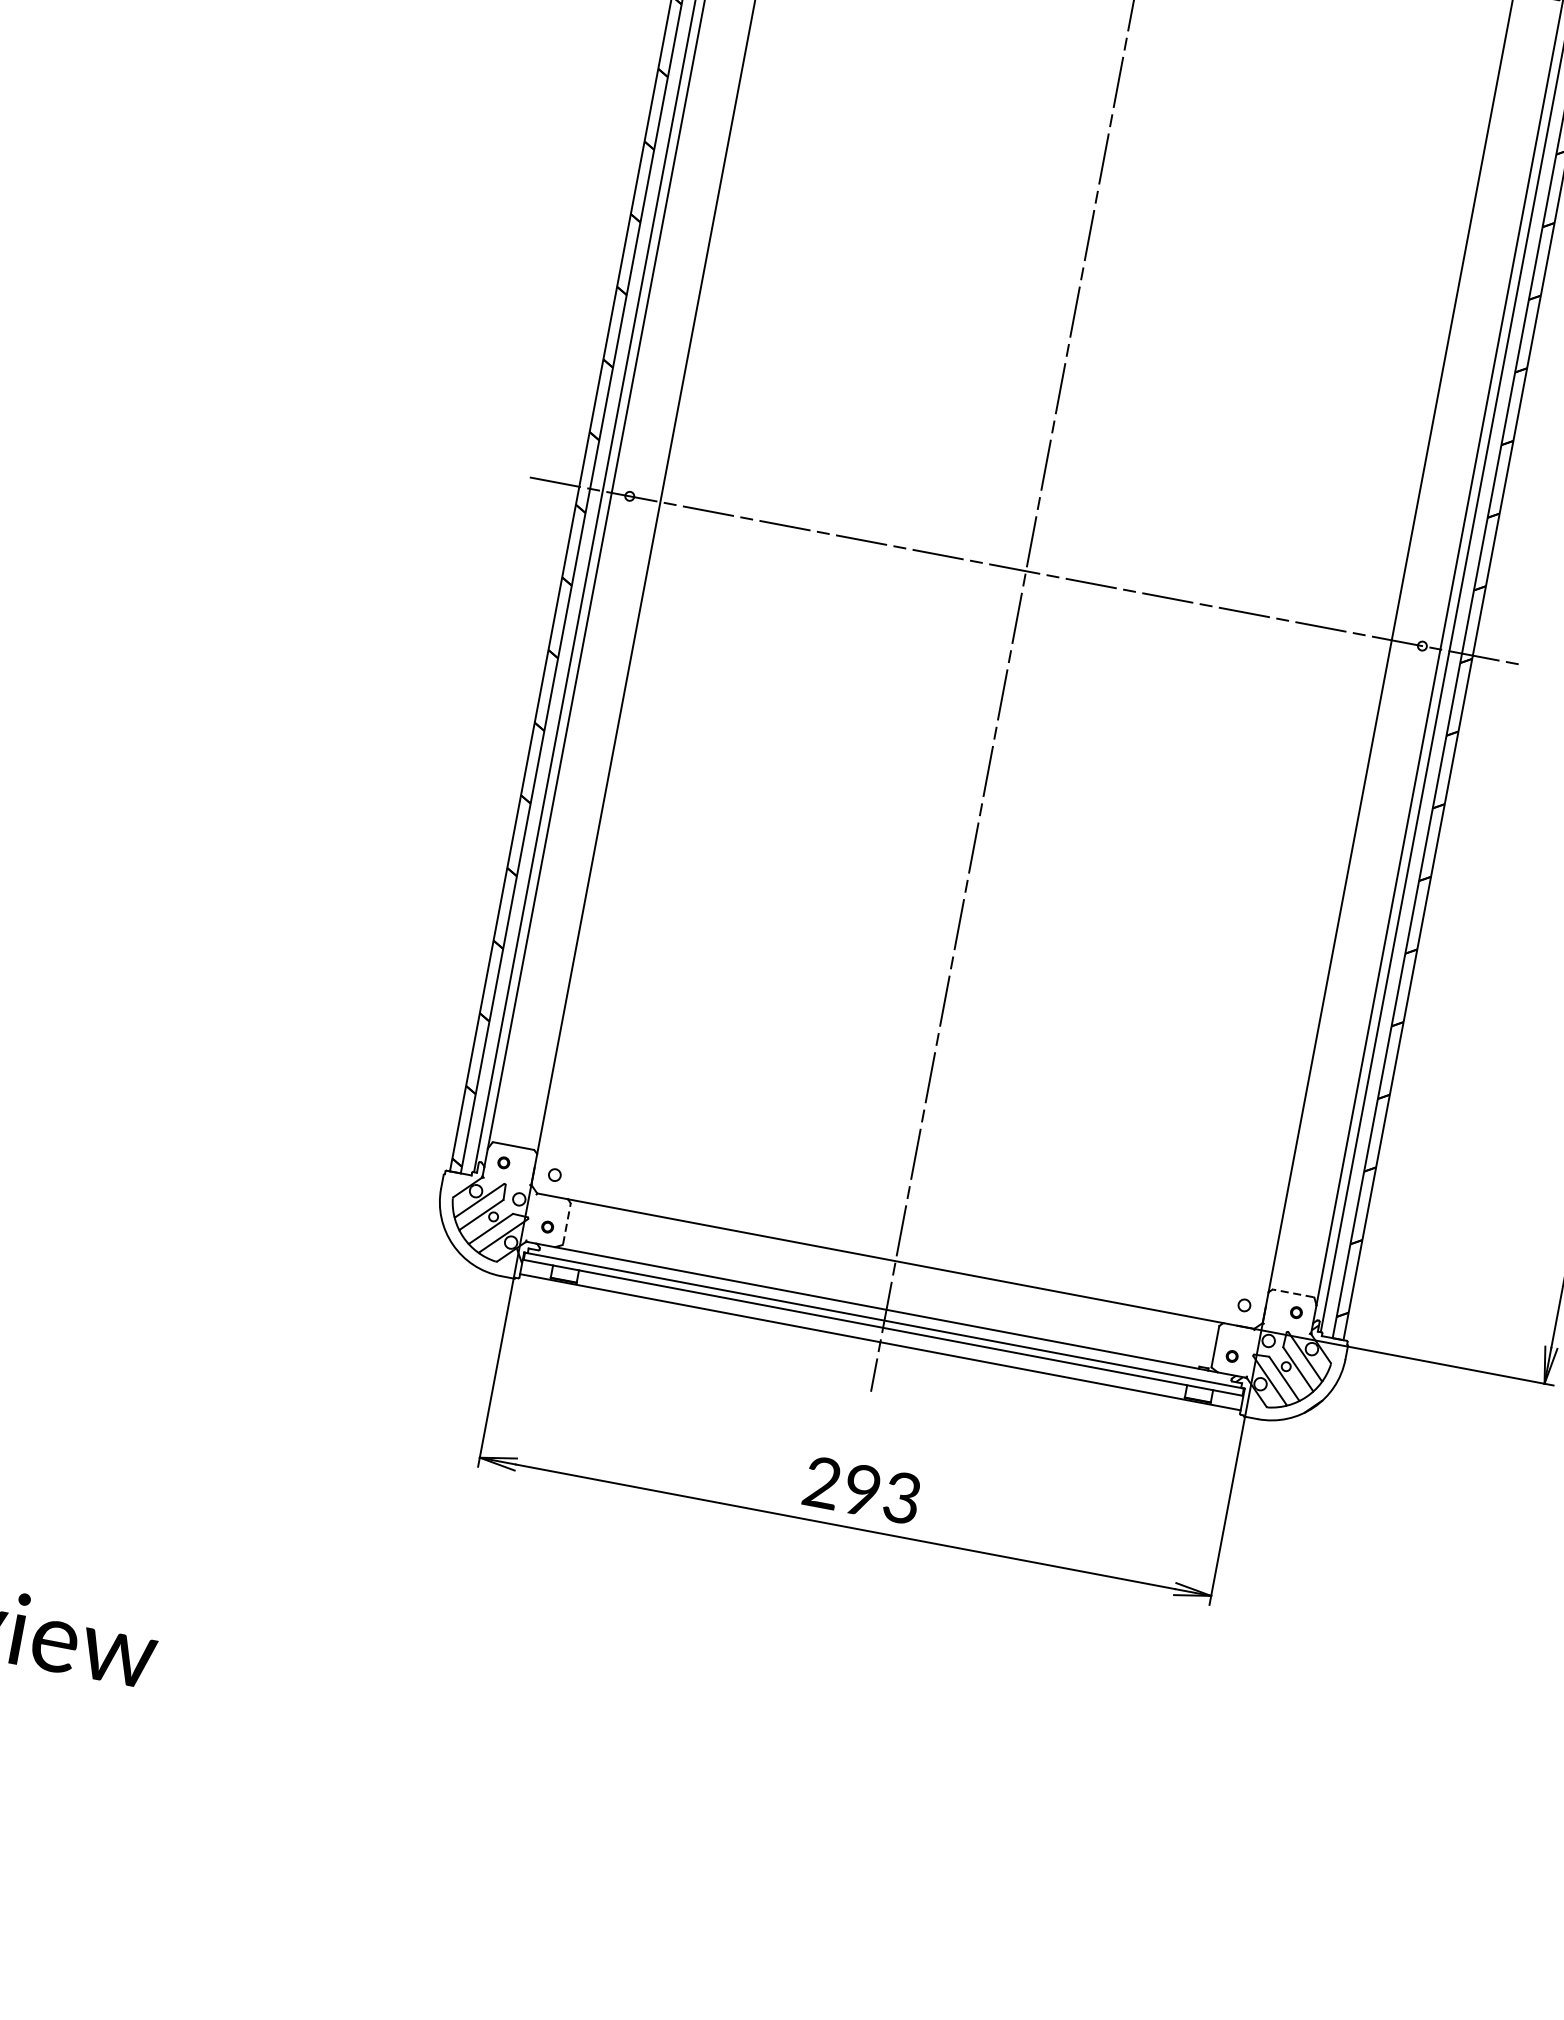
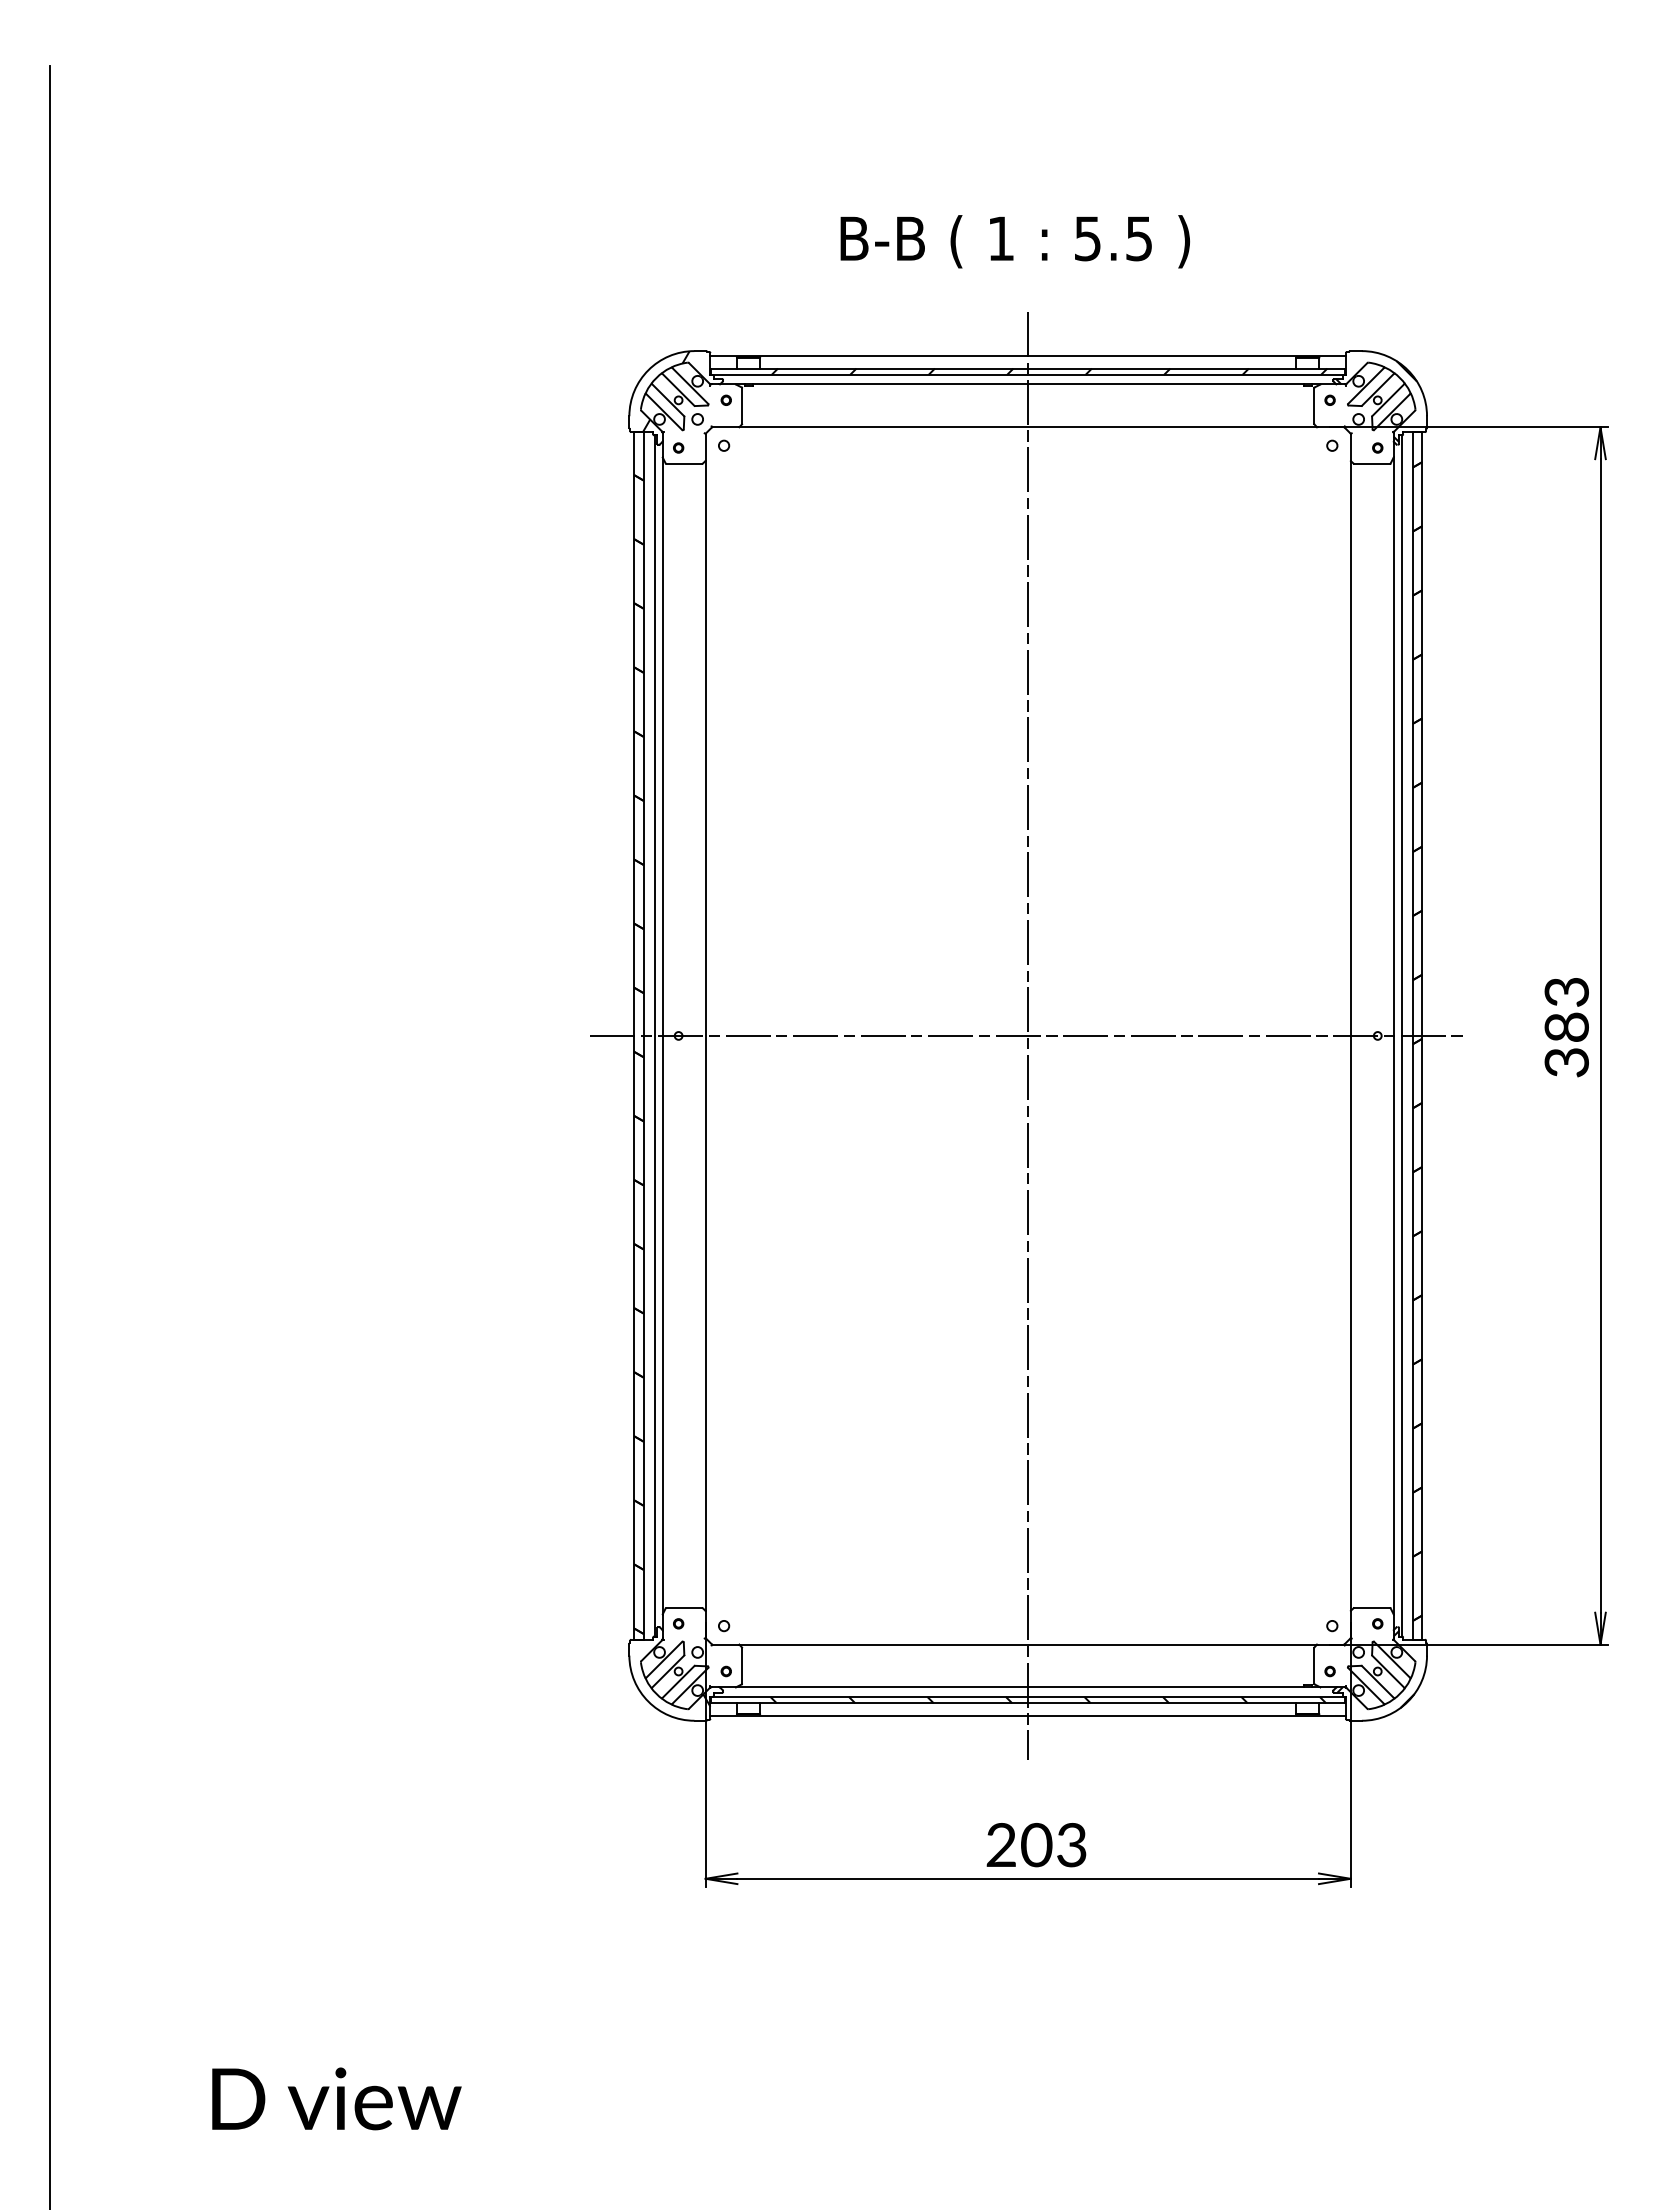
line: (567, 1223) -> (742, 1665), dashed -> solid
line: (1293, 1292) -> (1372, 1607), dashed -> solid
hatch: (906, 1327) -> (1048, 1699), added
text: (862, 1490) -> (1036, 1845), 293 -> 203

